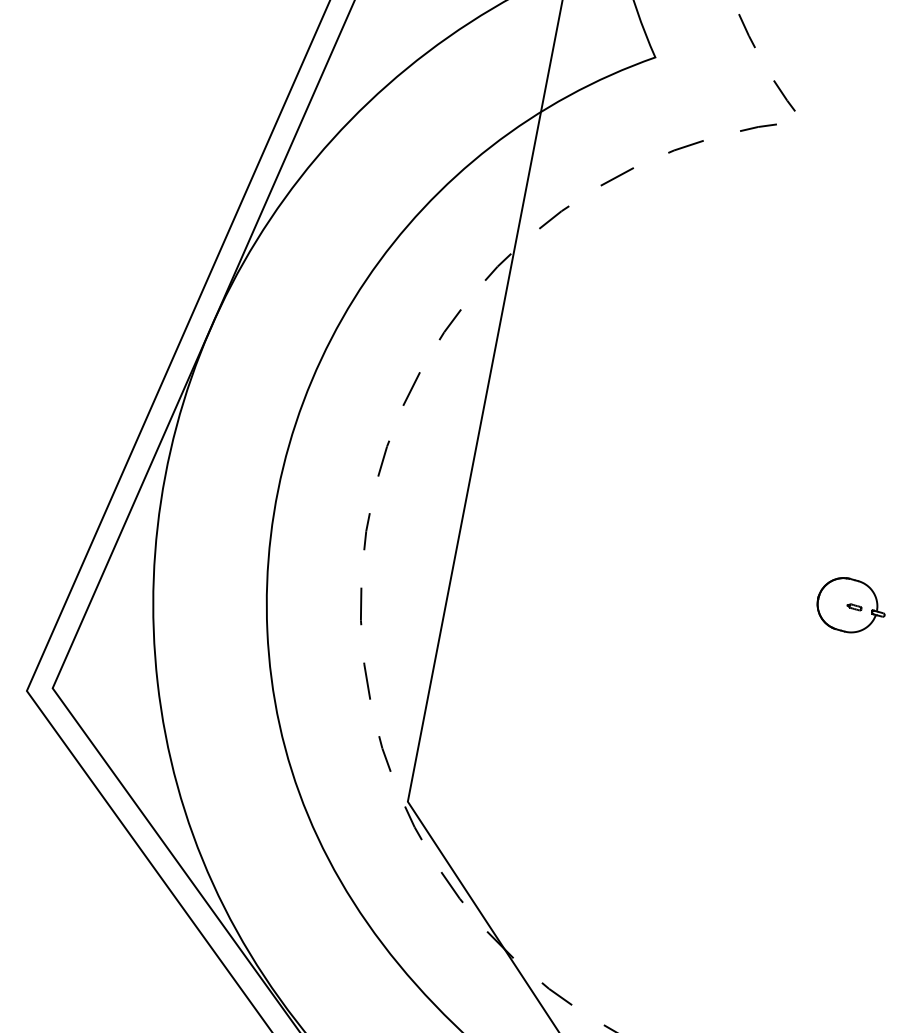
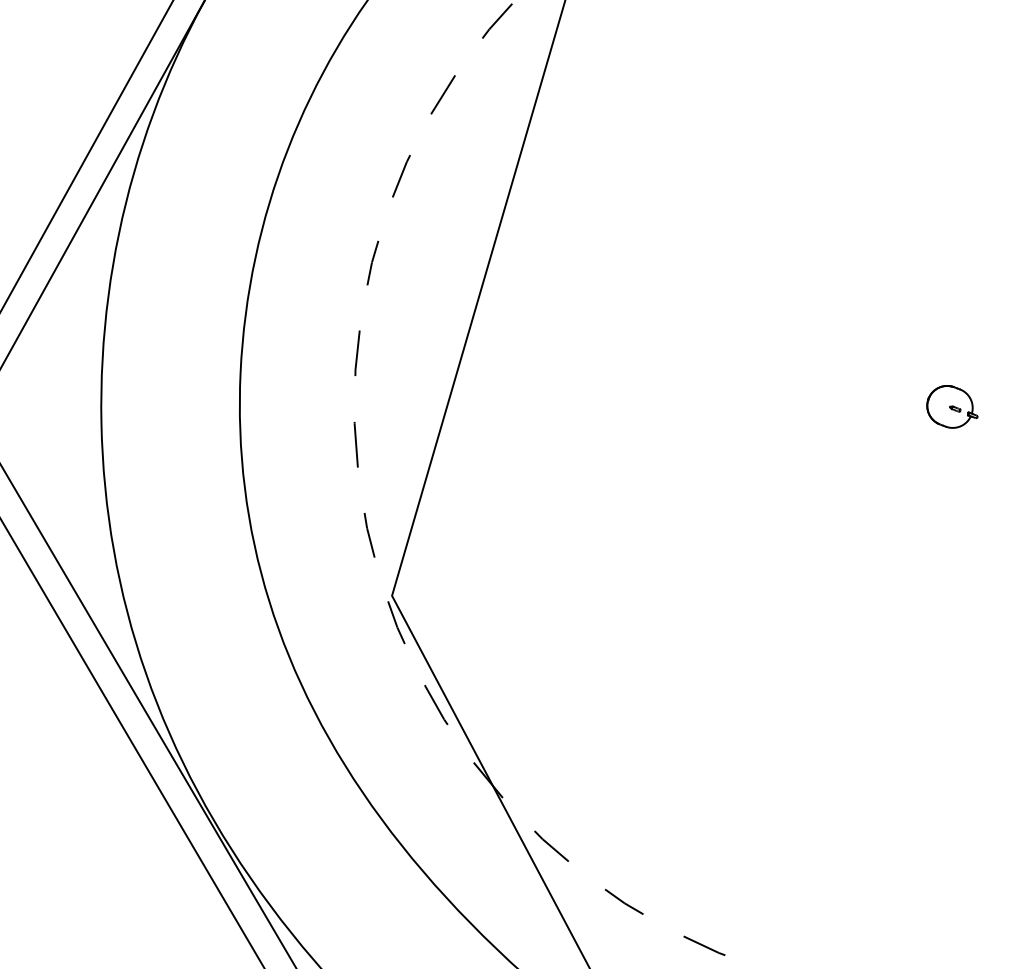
part: (850, 605) -> (952, 407), size x0.62

